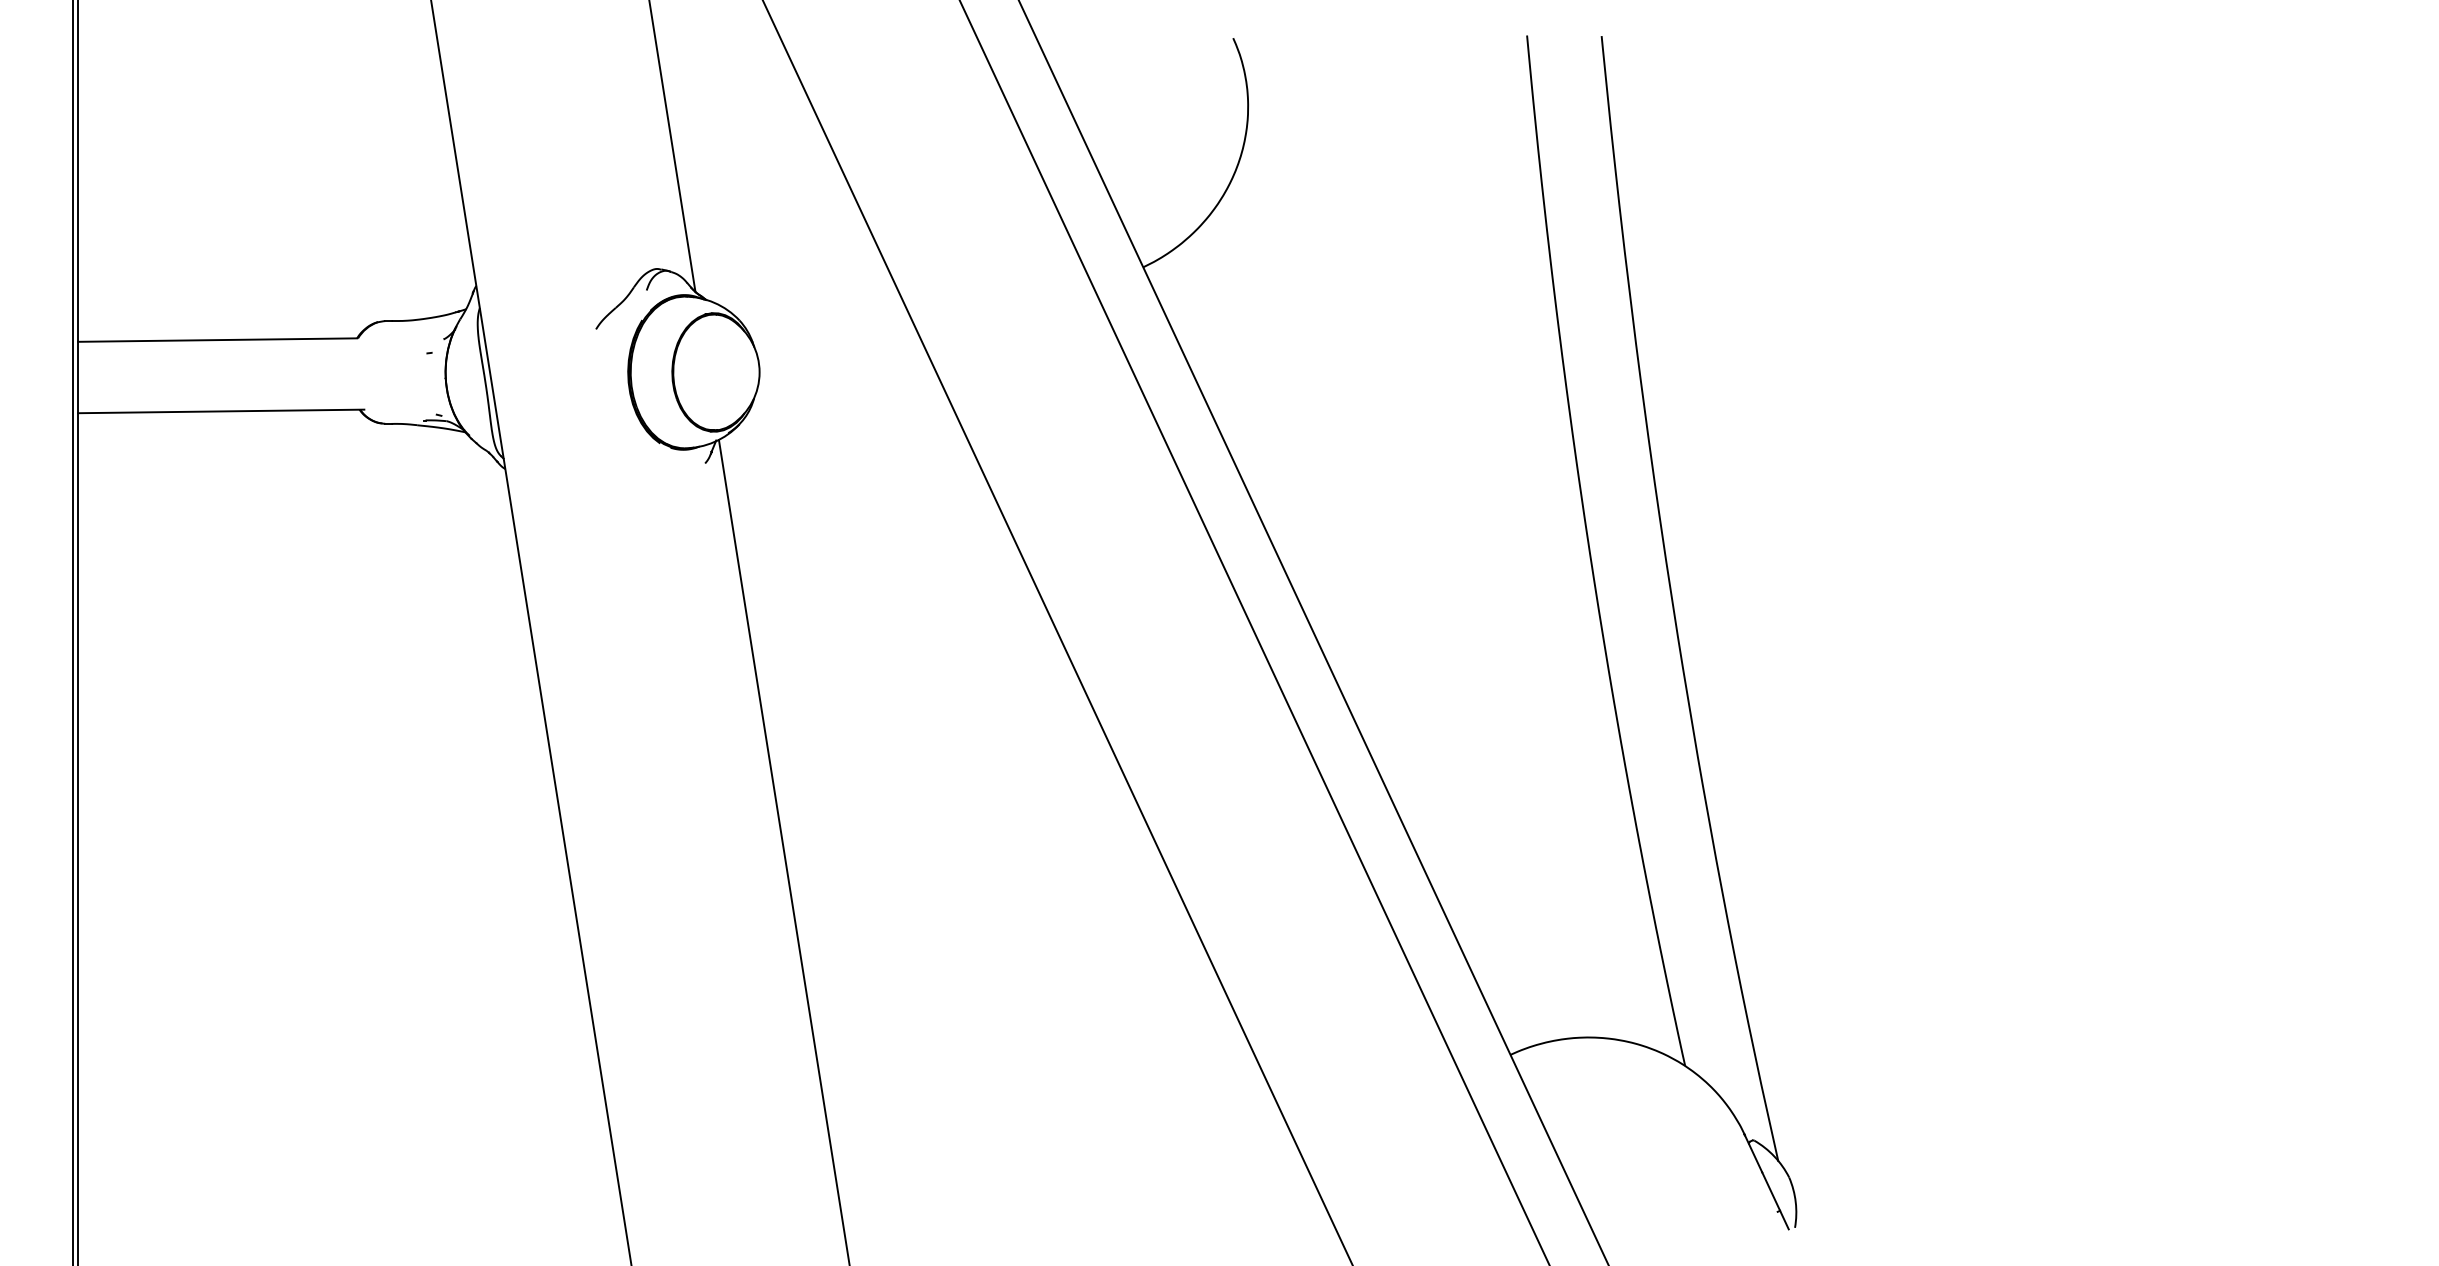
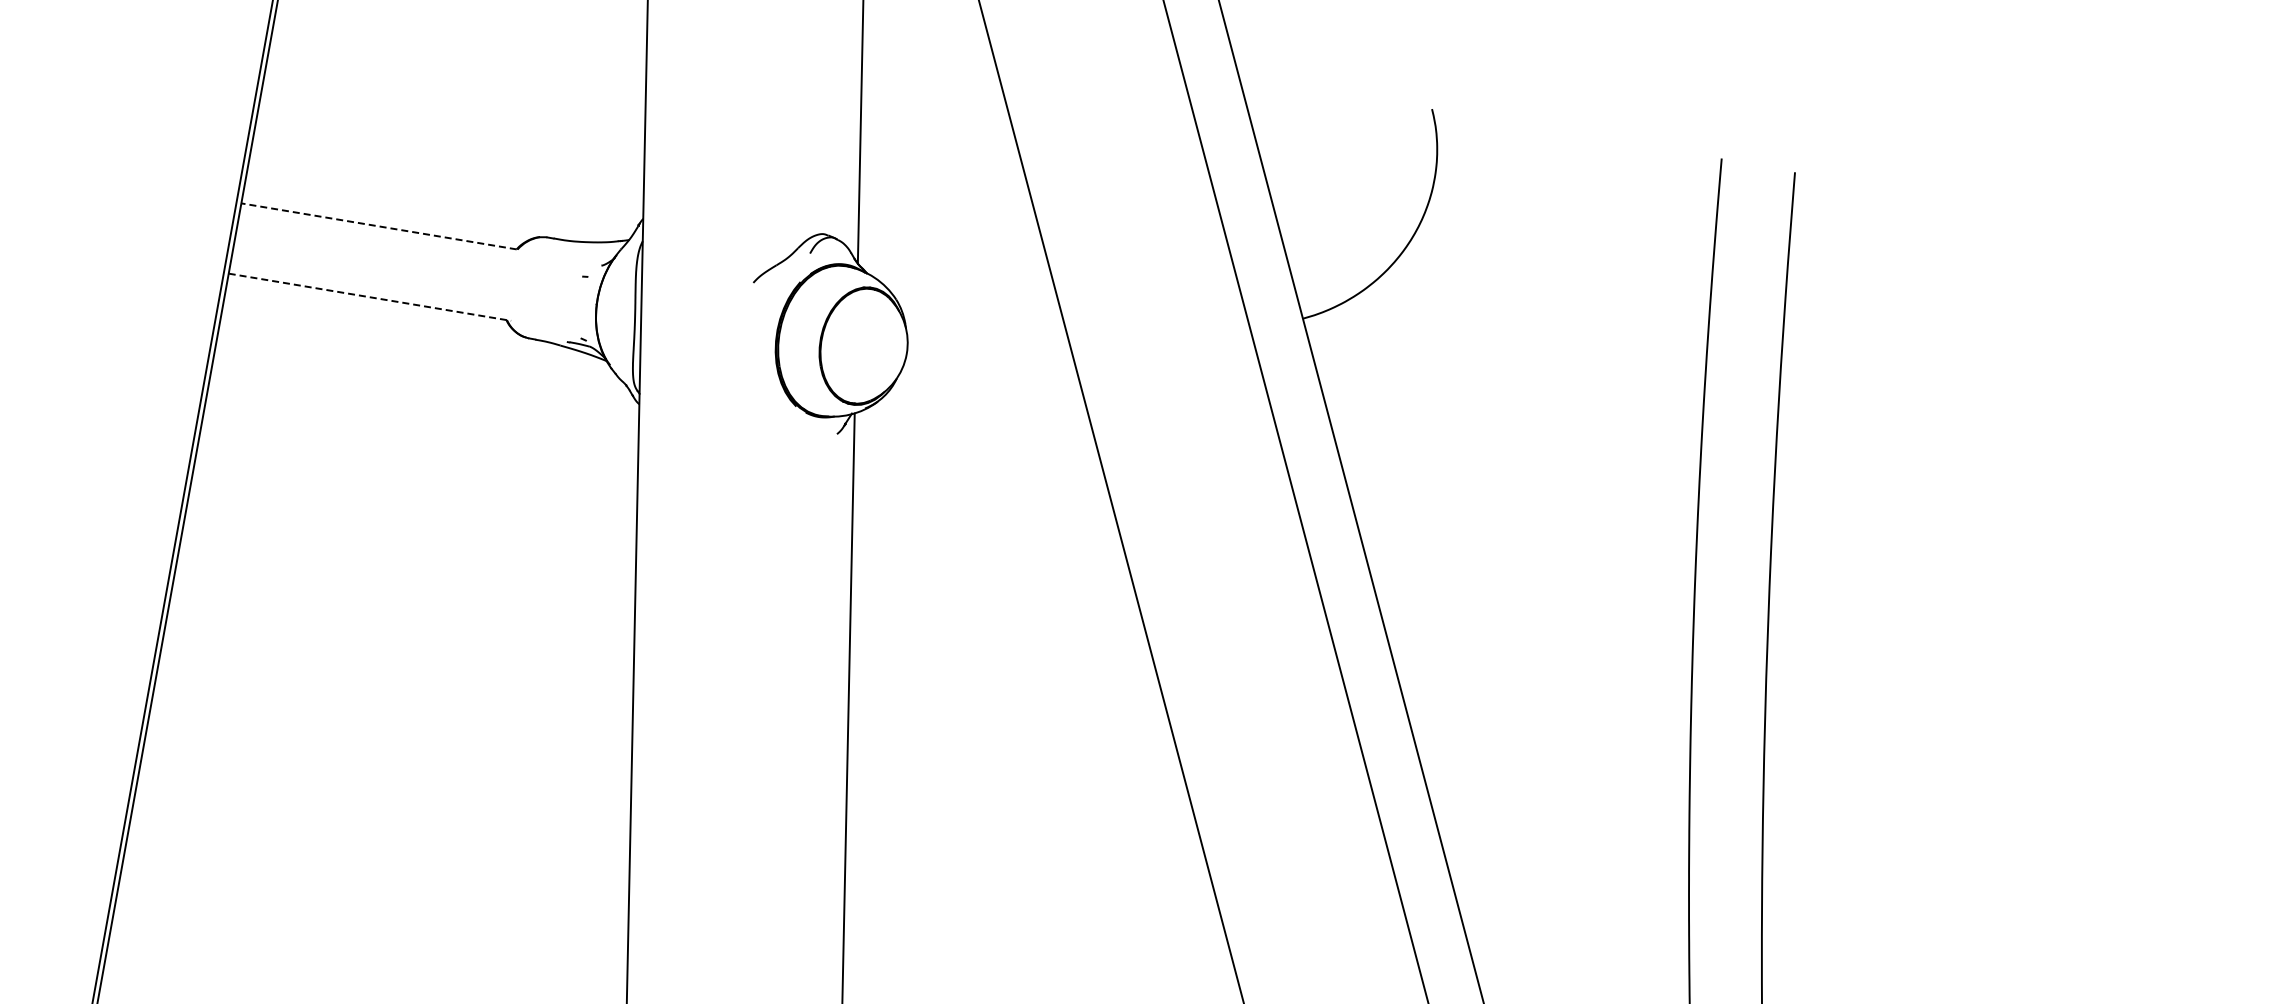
line: (217, 340) -> (378, 226), solid -> dashed
line: (221, 411) -> (370, 297), solid -> dashed

